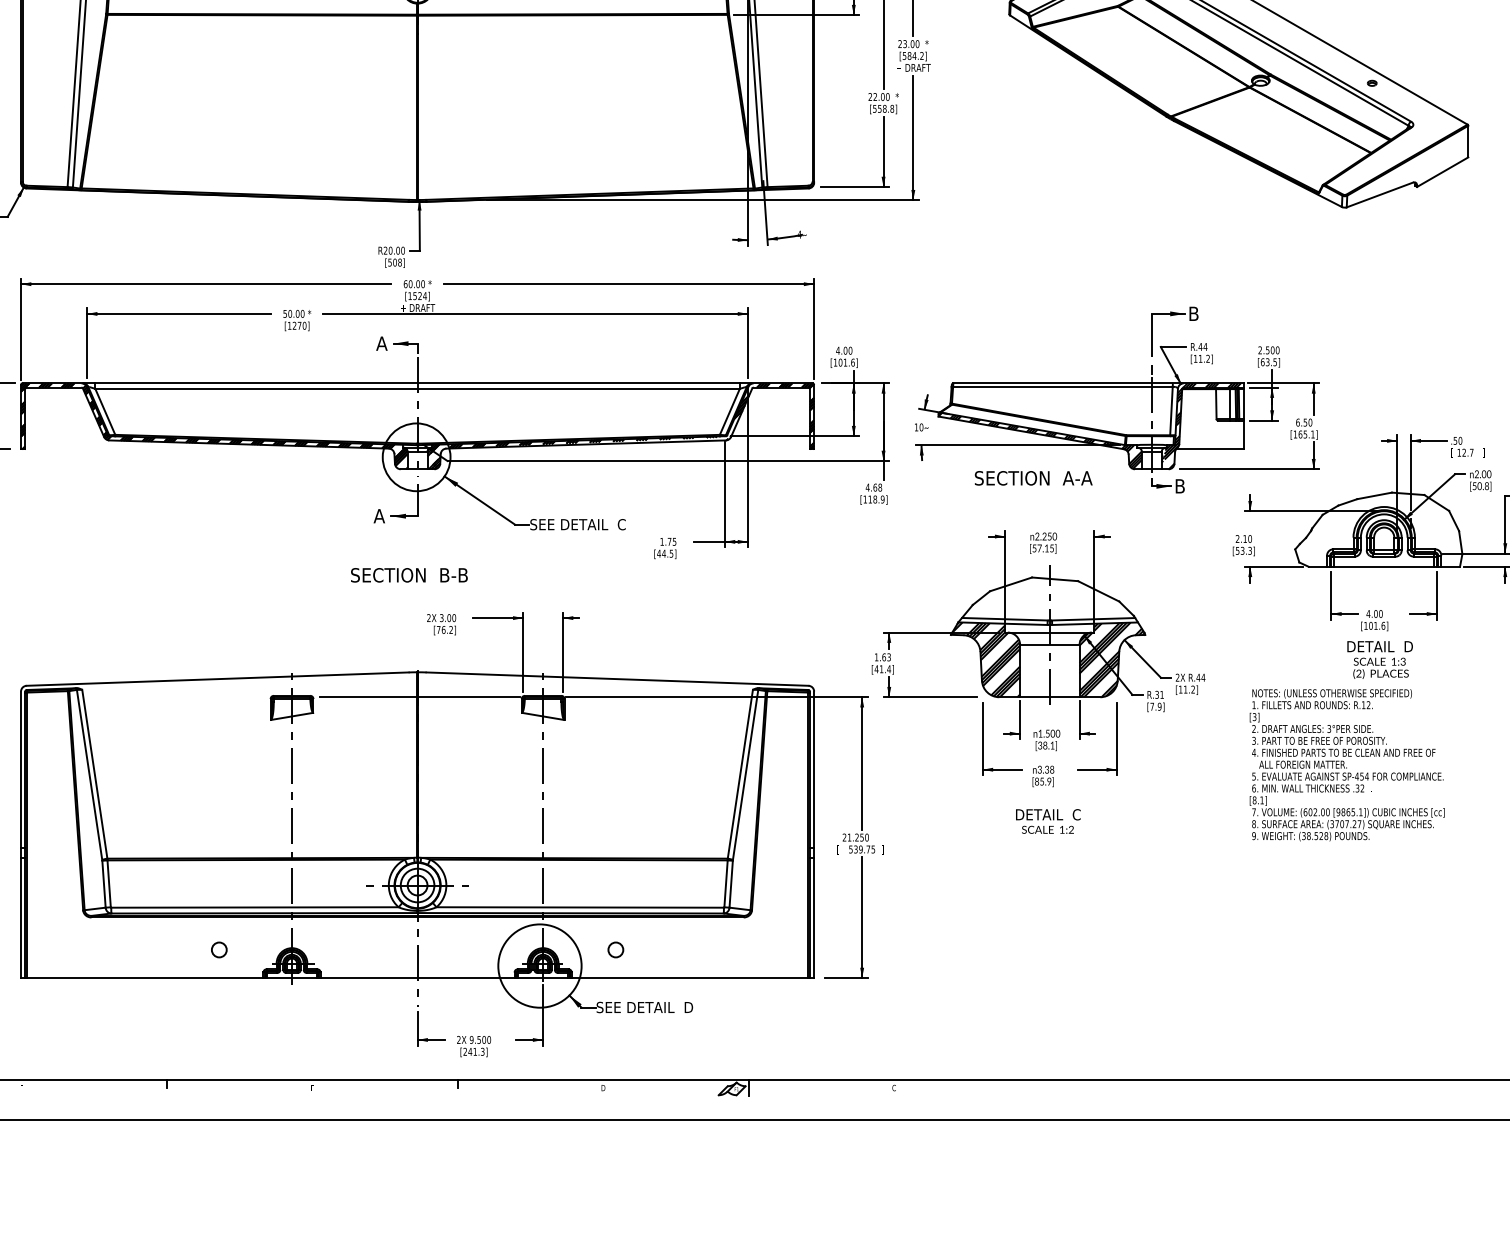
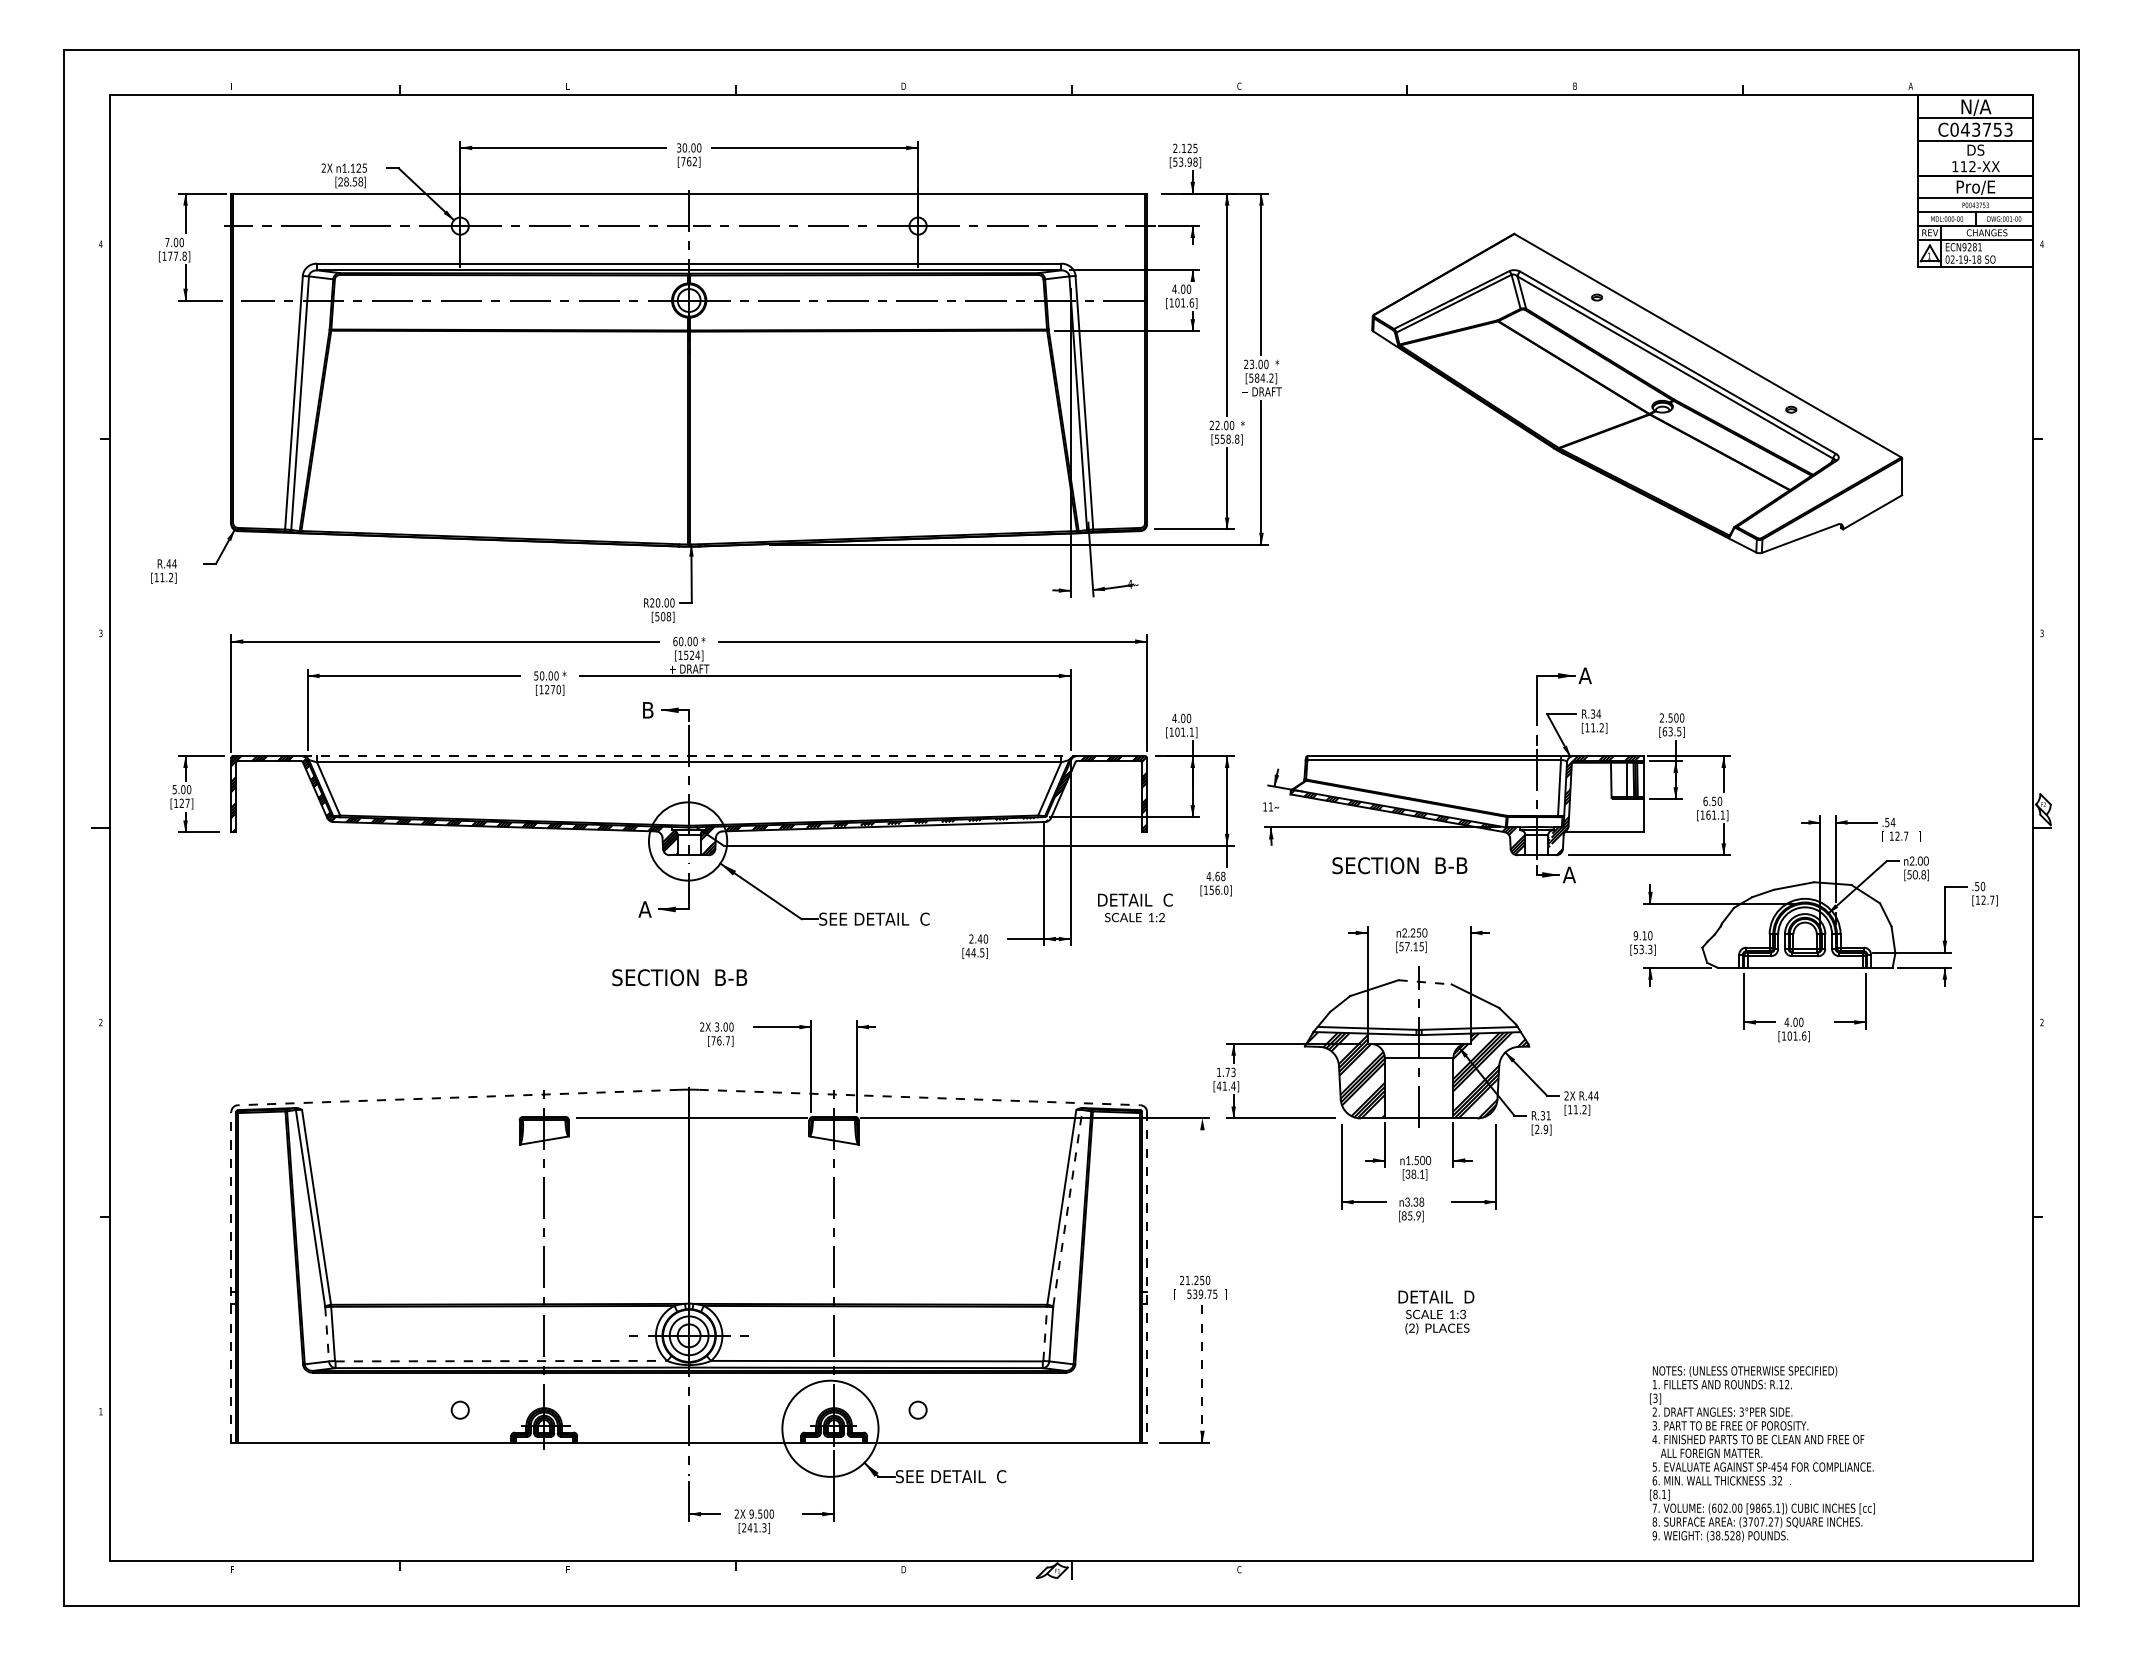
text: (1193, 313) -> (1584, 675), B -> A
text: (381, 343) -> (647, 710), A -> B
text: (1200, 346) -> (1592, 713), R.44 -> R.34
text: (852, 362) -> (1191, 731), [101.6] -> [101.1]
line: (417, 383) -> (689, 756), solid -> dashed
text: (921, 427) -> (1270, 806), 10 -> 11
text: (1305, 433) -> (1714, 814), [165.1] -> [161.1]
text: (1459, 440) -> (1892, 822), .50 -> .54
text: (1077, 478) -> (1451, 865), SECTION  A-A -> SECTION  B-B
text: (1179, 485) -> (1568, 874), B -> A
text: (876, 498) -> (1218, 889), [118.9] -> [156.0]
text: (1237, 538) -> (1635, 935), 2.10 -> 9.10
text: (668, 541) -> (978, 938), 1.75 -> 2.40
line: (1055, 579) -> (1425, 982), solid -> dashed
text: (450, 629) -> (727, 1040), [76.2] -> [76.7]
text: (883, 657) -> (1227, 1072), 1.63 -> 1.73
text: (1380, 660) -> (1436, 1312), moved
line: (217, 679) -> (458, 1097), solid -> dashed
line: (617, 679) -> (920, 1097), solid -> dashed
text: (1152, 706) -> (1537, 1129), [7.9] -> [2.9]
line: (862, 763) -> (1202, 1194), removed
text: (1347, 764) -> (1762, 1453), moved
line: (745, 774) -> (1067, 1207), solid -> dashed
text: (1048, 821) -> (1135, 907), moved
line: (21, 834) -> (231, 1276), solid -> dashed
line: (814, 835) -> (1147, 1277), solid -> dashed
line: (726, 883) -> (1045, 1333), solid -> dashed
line: (104, 884) -> (327, 1334), solid -> dashed
line: (255, 907) -> (501, 1361), solid -> dashed
line: (862, 918) -> (1202, 1373), solid -> dashed
text: (688, 1007) -> (1002, 1476), SEE DETAIL  D -> SEE DETAIL  C

